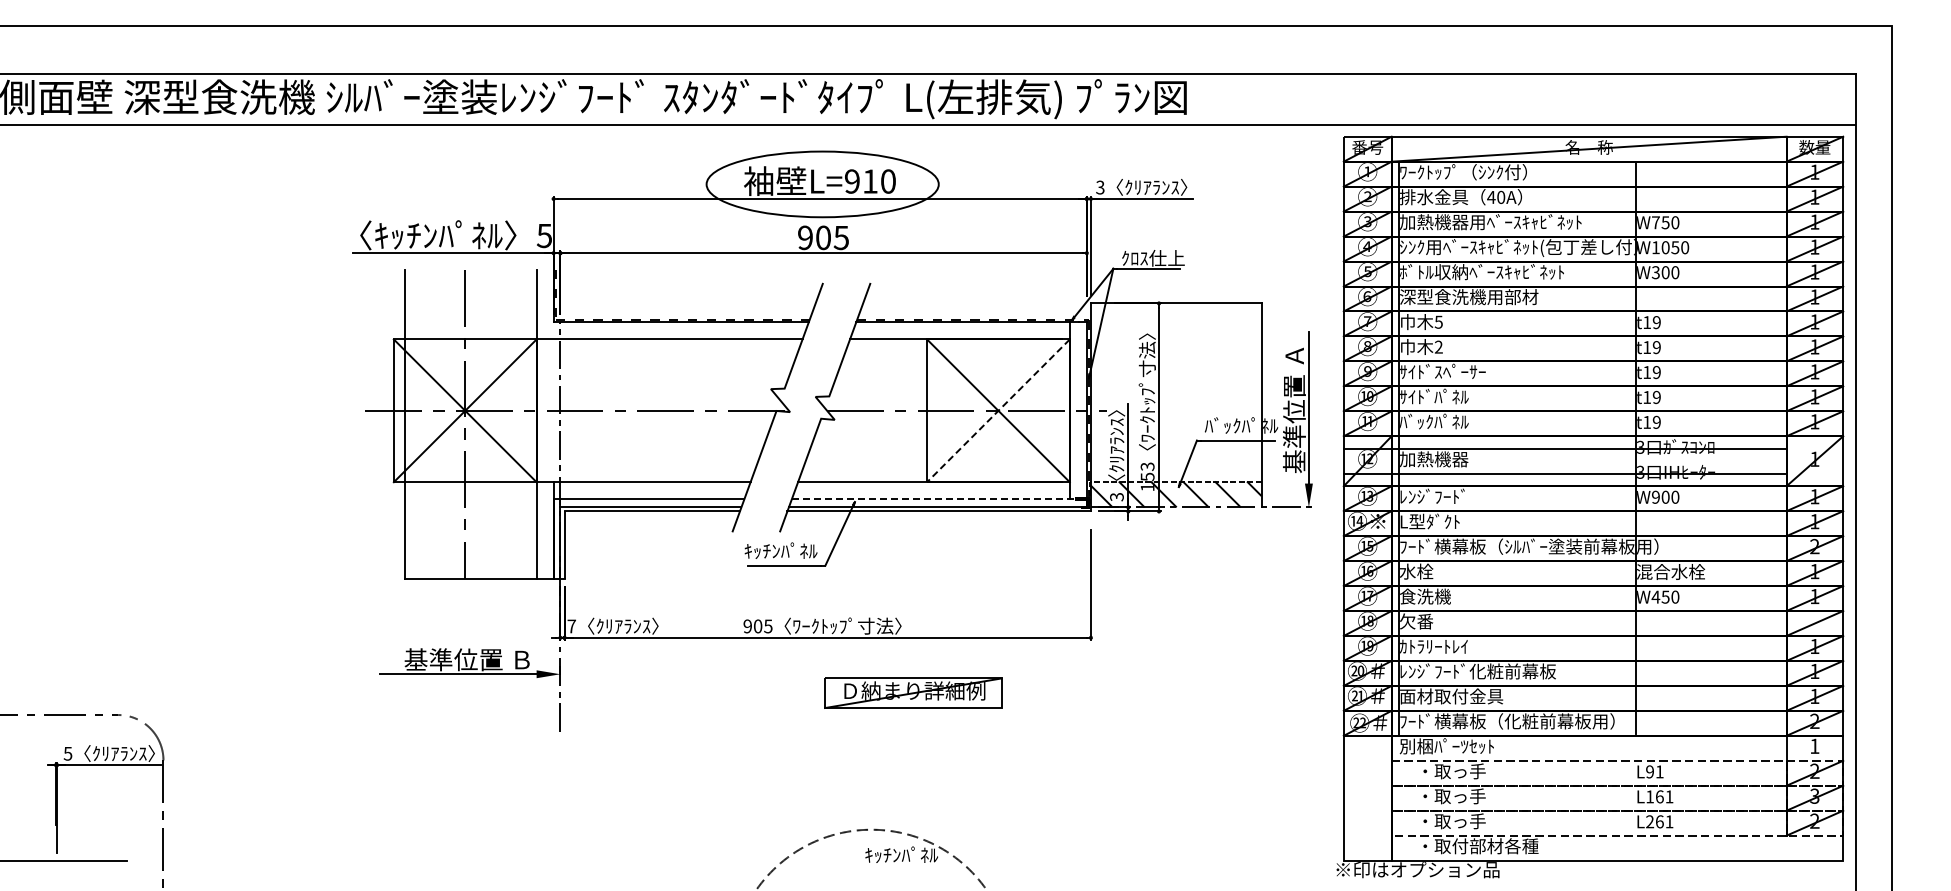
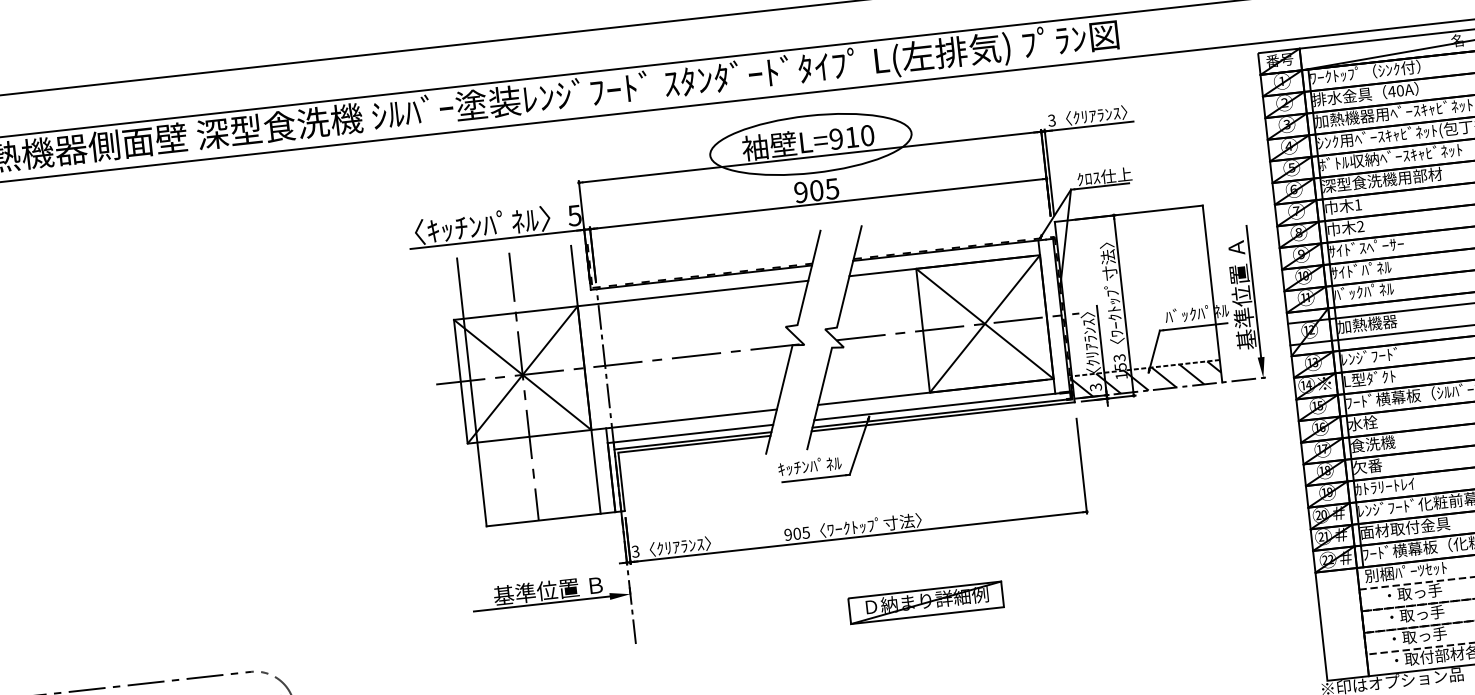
text: (1438, 321) -> (1357, 204), 5 -> 1
line: (998, 410) -> (984, 323), dashed -> solid
line: (939, 499) -> (942, 406), dashed -> solid
text: (571, 626) -> (635, 551), 7 -> 3
part: (913, 692) -> (926, 602), moved

